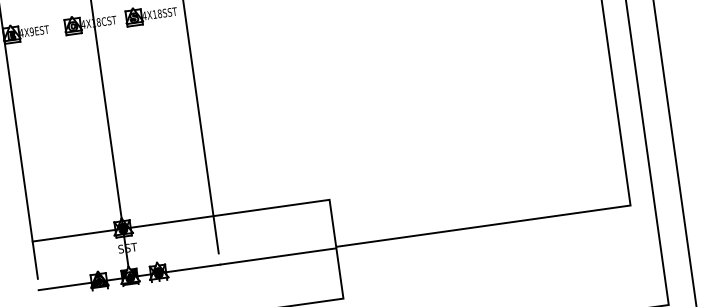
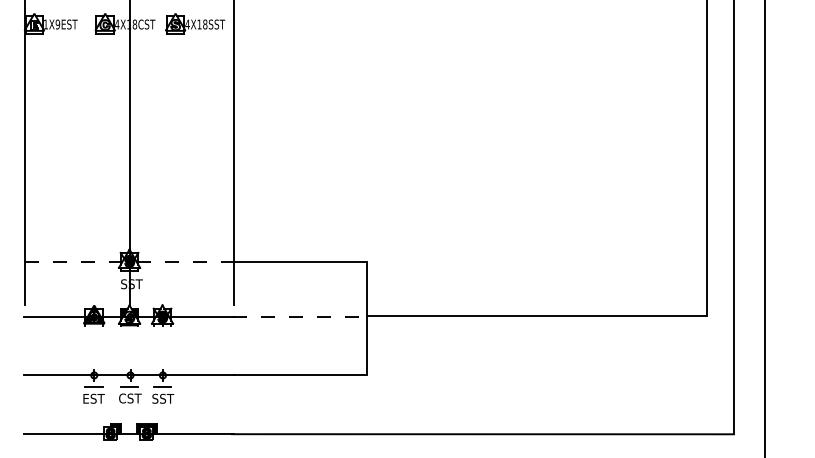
text: (22, 33) -> (46, 24), 4X9EST -> 1X9EST
line: (123, 228) -> (130, 261), solid -> dashed
line: (278, 256) -> (300, 317), solid -> dashed

